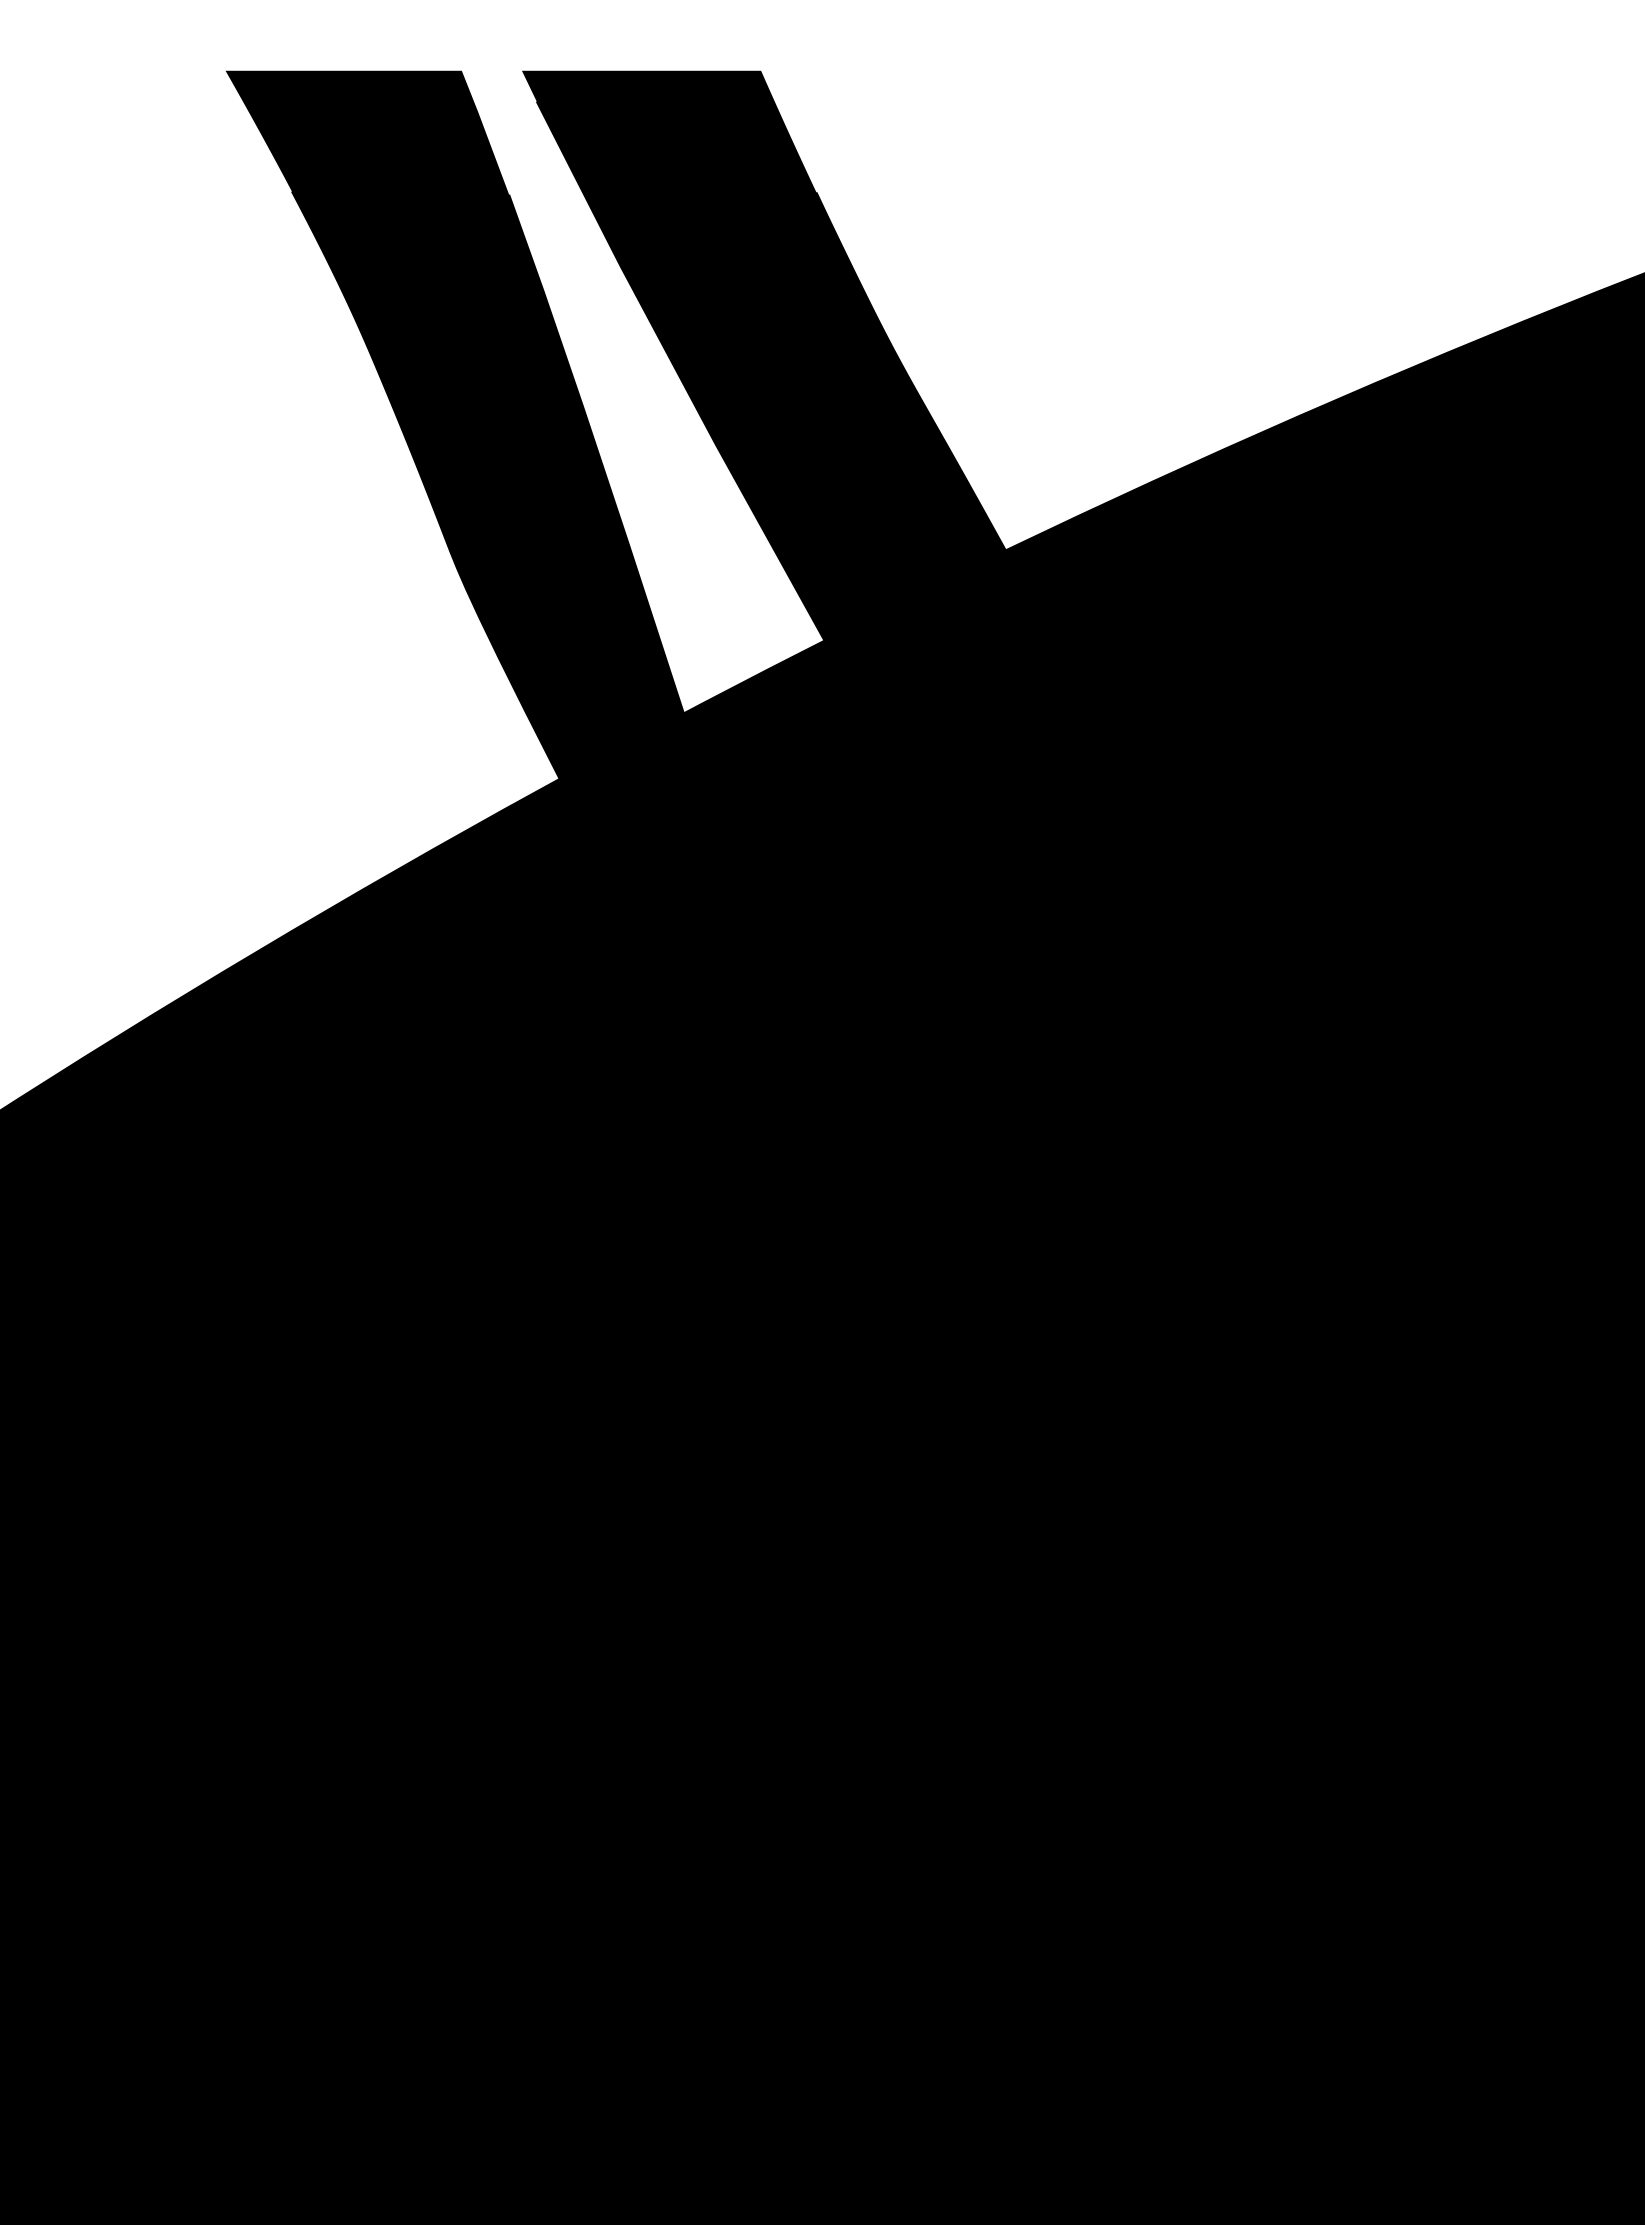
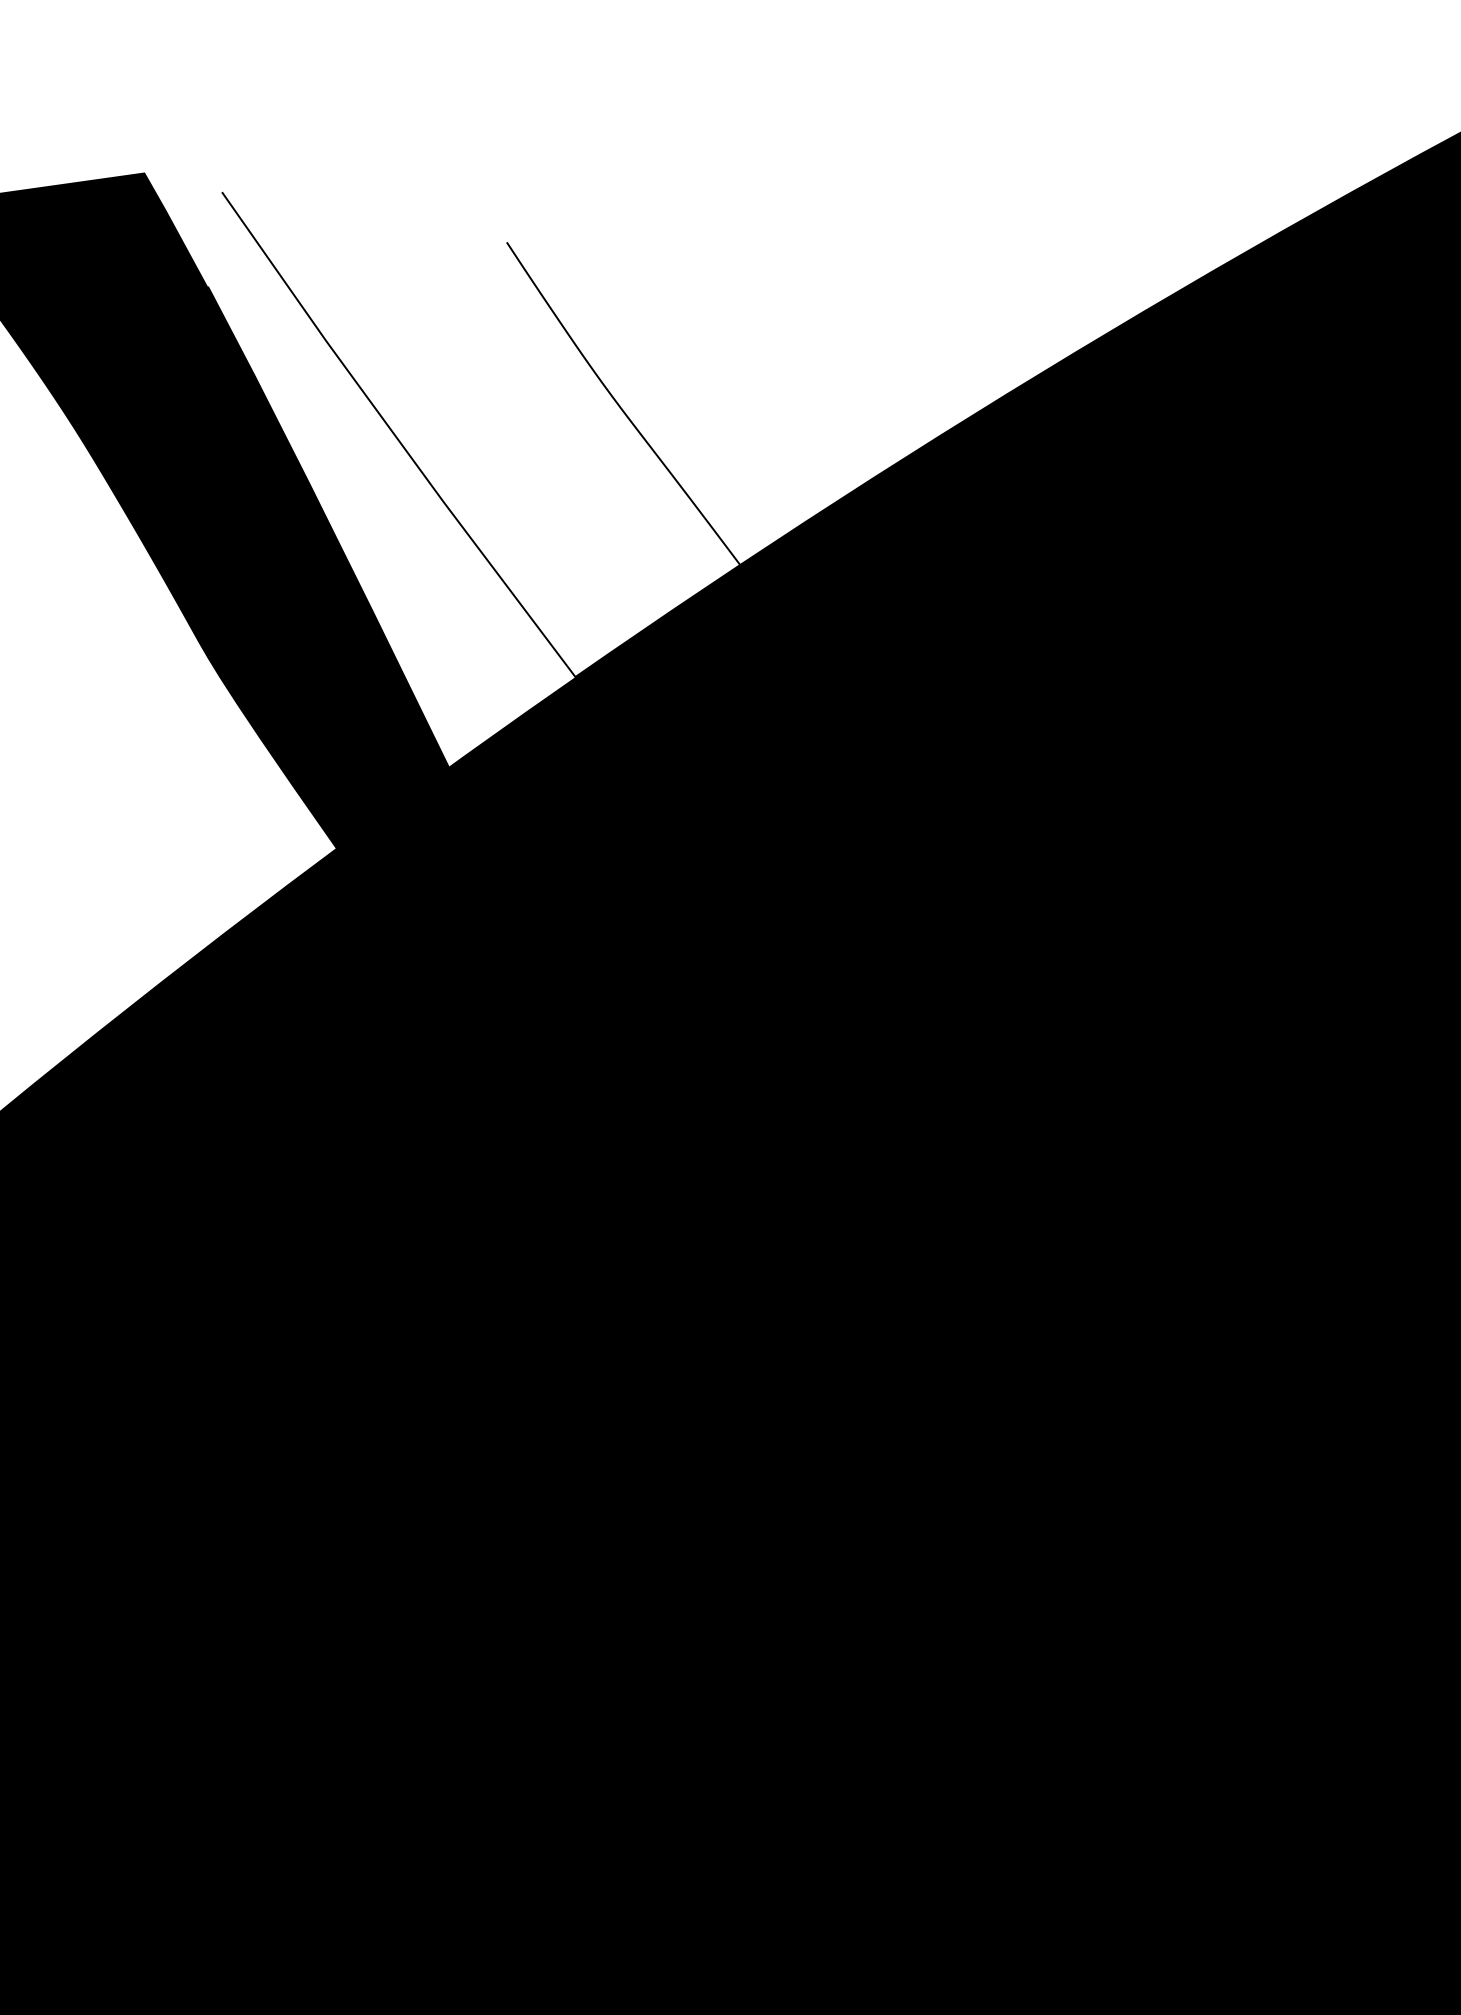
fill: (763, 354) -> (477, 407), removed

